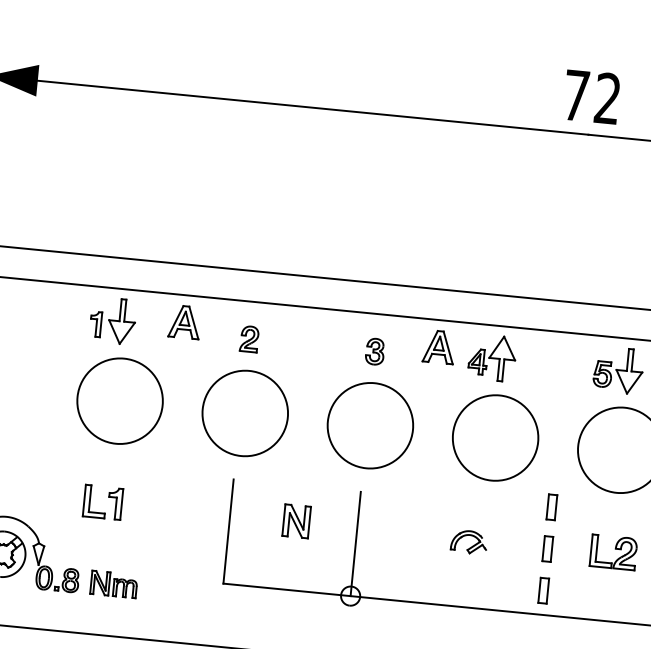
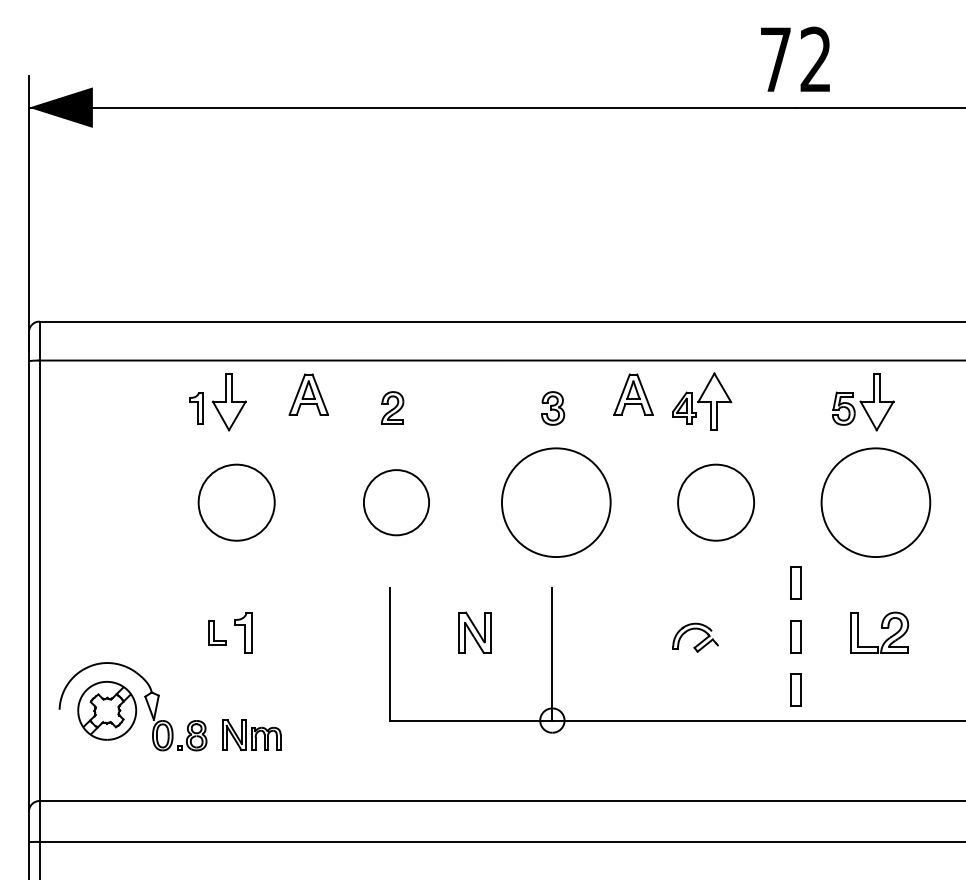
circle: (119, 401) -> (236, 502), size x0.7
circle: (245, 413) -> (396, 502), size x0.6
circle: (495, 437) -> (715, 502), size x0.7
part: (95, 501) -> (217, 632), size x0.6

